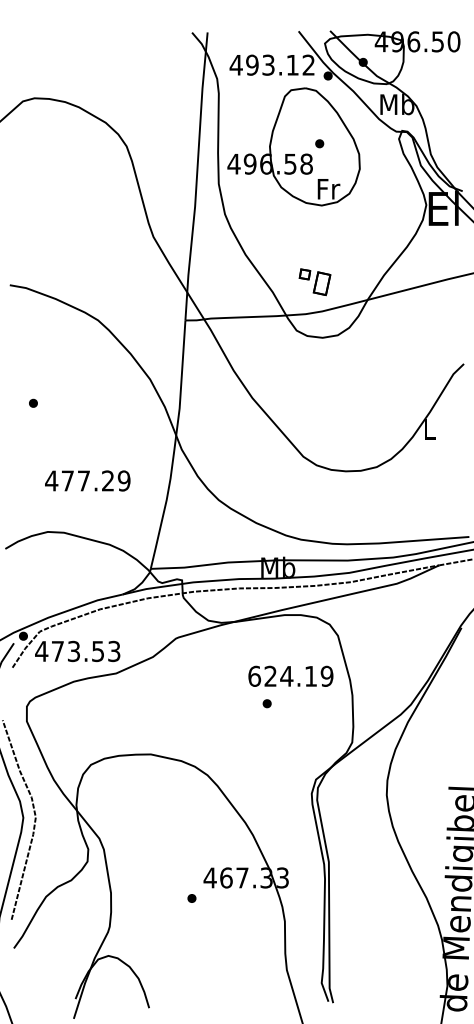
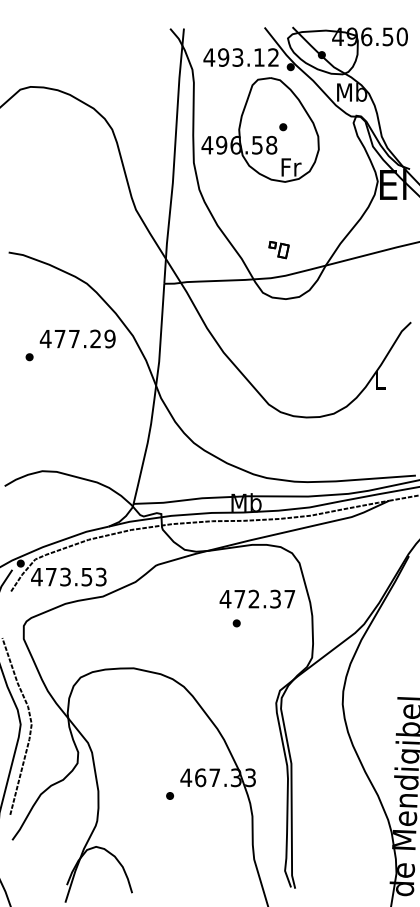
part: (314, 282) -> (278, 250), size x0.71
text: (87, 480) -> (77, 338), moved
text: (290, 675) -> (257, 598), 624.19 -> 472.37

